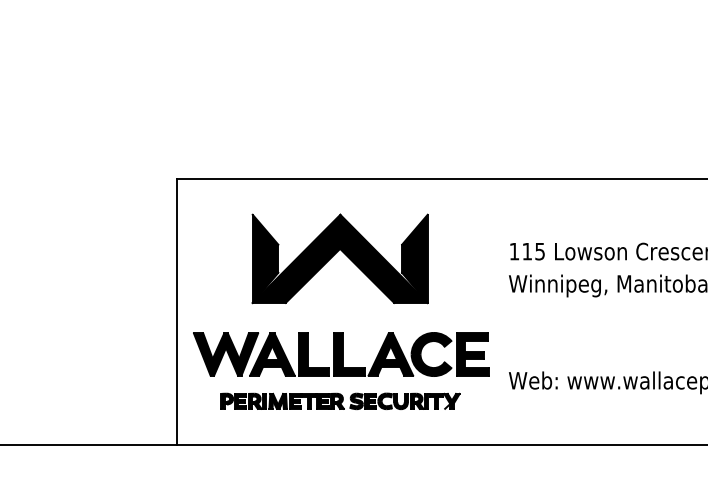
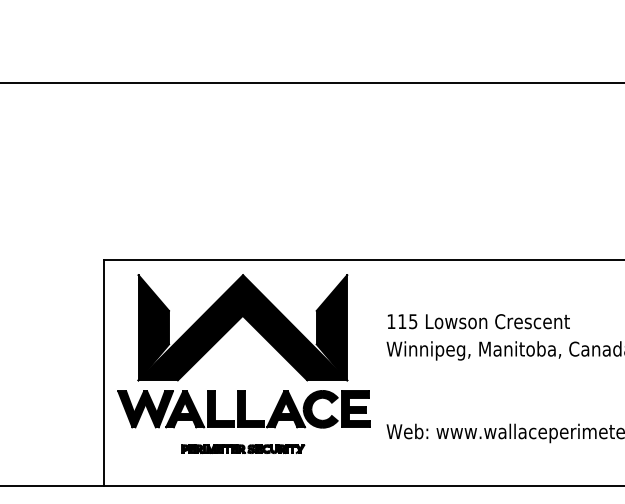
part: (339, 258) -> (242, 327), size x1.4
part: (340, 400) -> (243, 448), size x0.6

